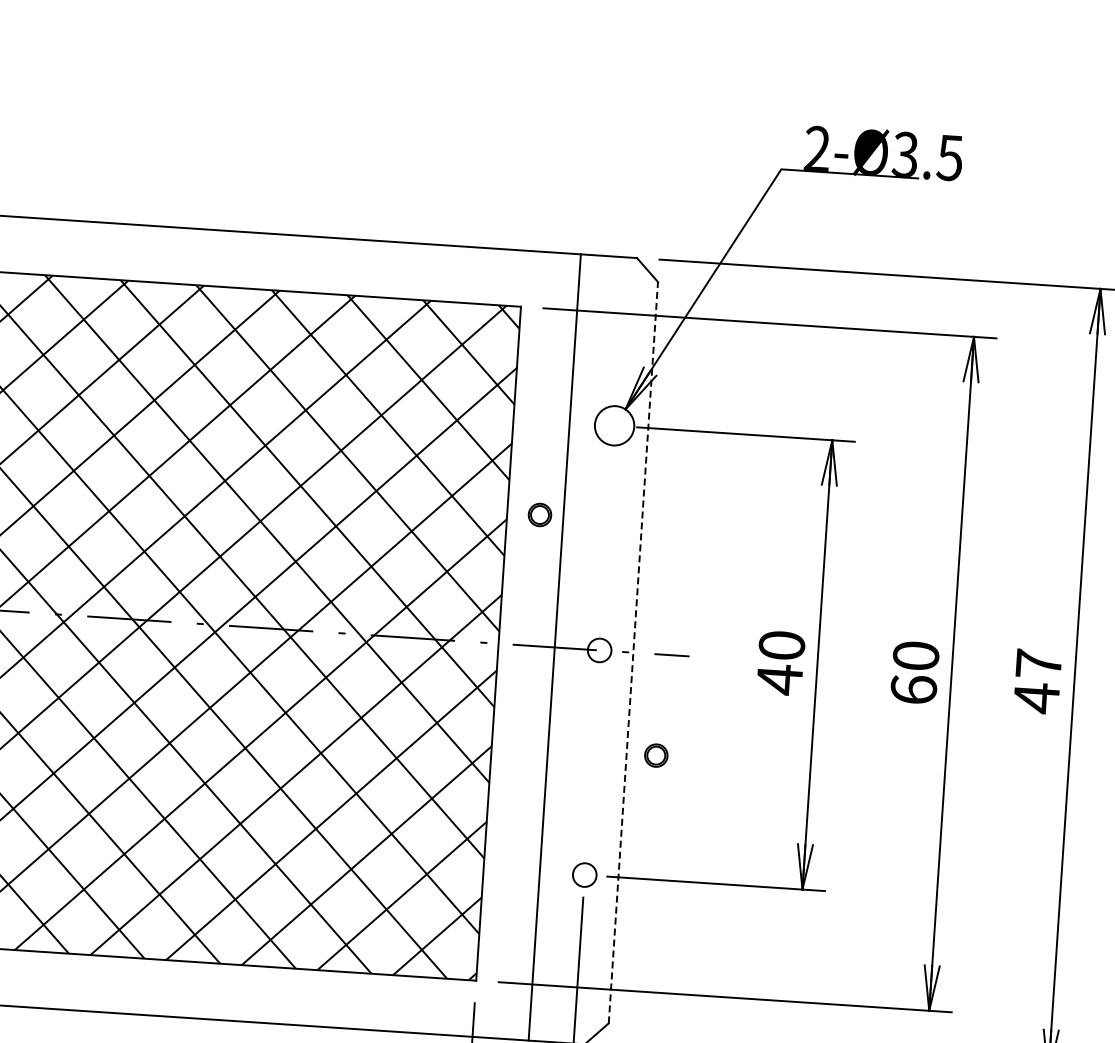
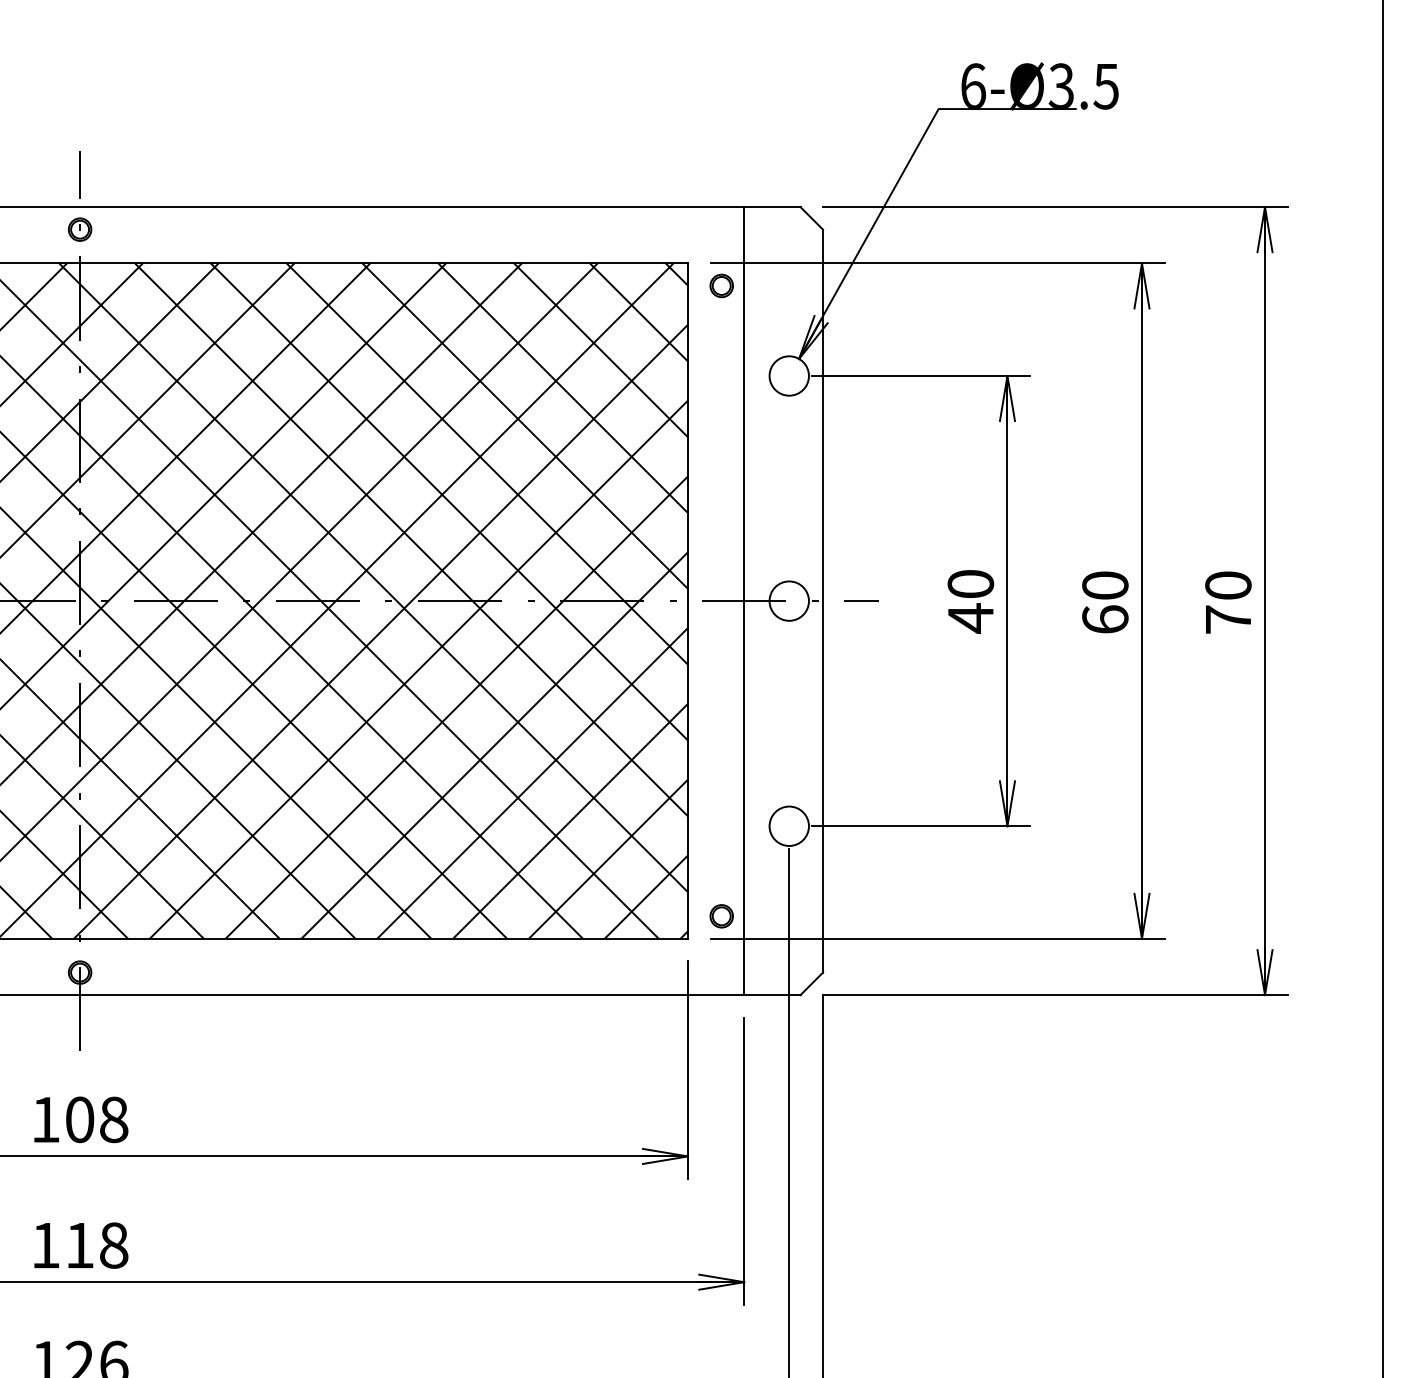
text: (817, 148) -> (973, 85), 2-Ø3.5 -> 6-Ø3.5
part: (539, 514) -> (721, 285), moved
circle: (598, 649) -> (788, 600), size x1.67
line: (633, 652) -> (823, 600), dashed -> solid
text: (1037, 681) -> (1228, 603), 47 -> 70
part: (656, 755) -> (721, 916), moved
circle: (584, 874) -> (788, 825), size x1.67

